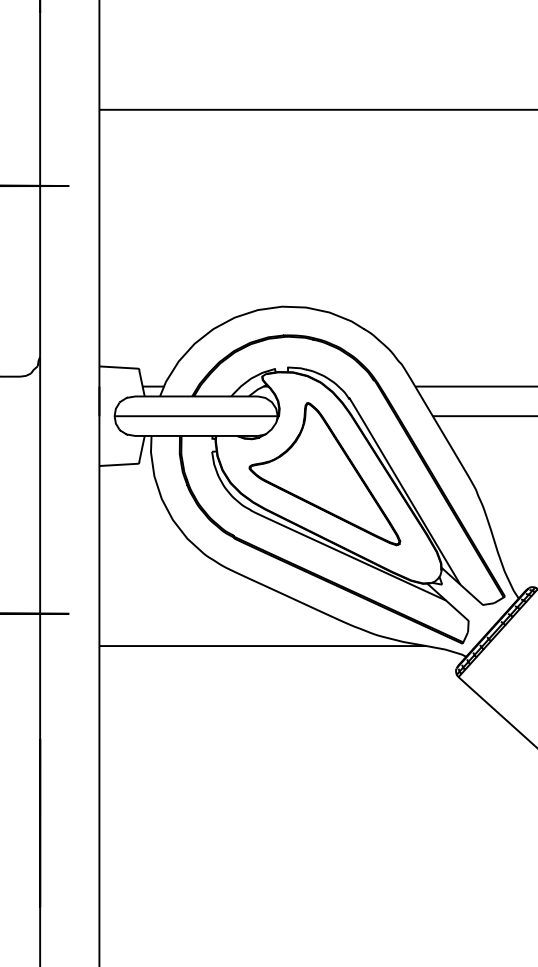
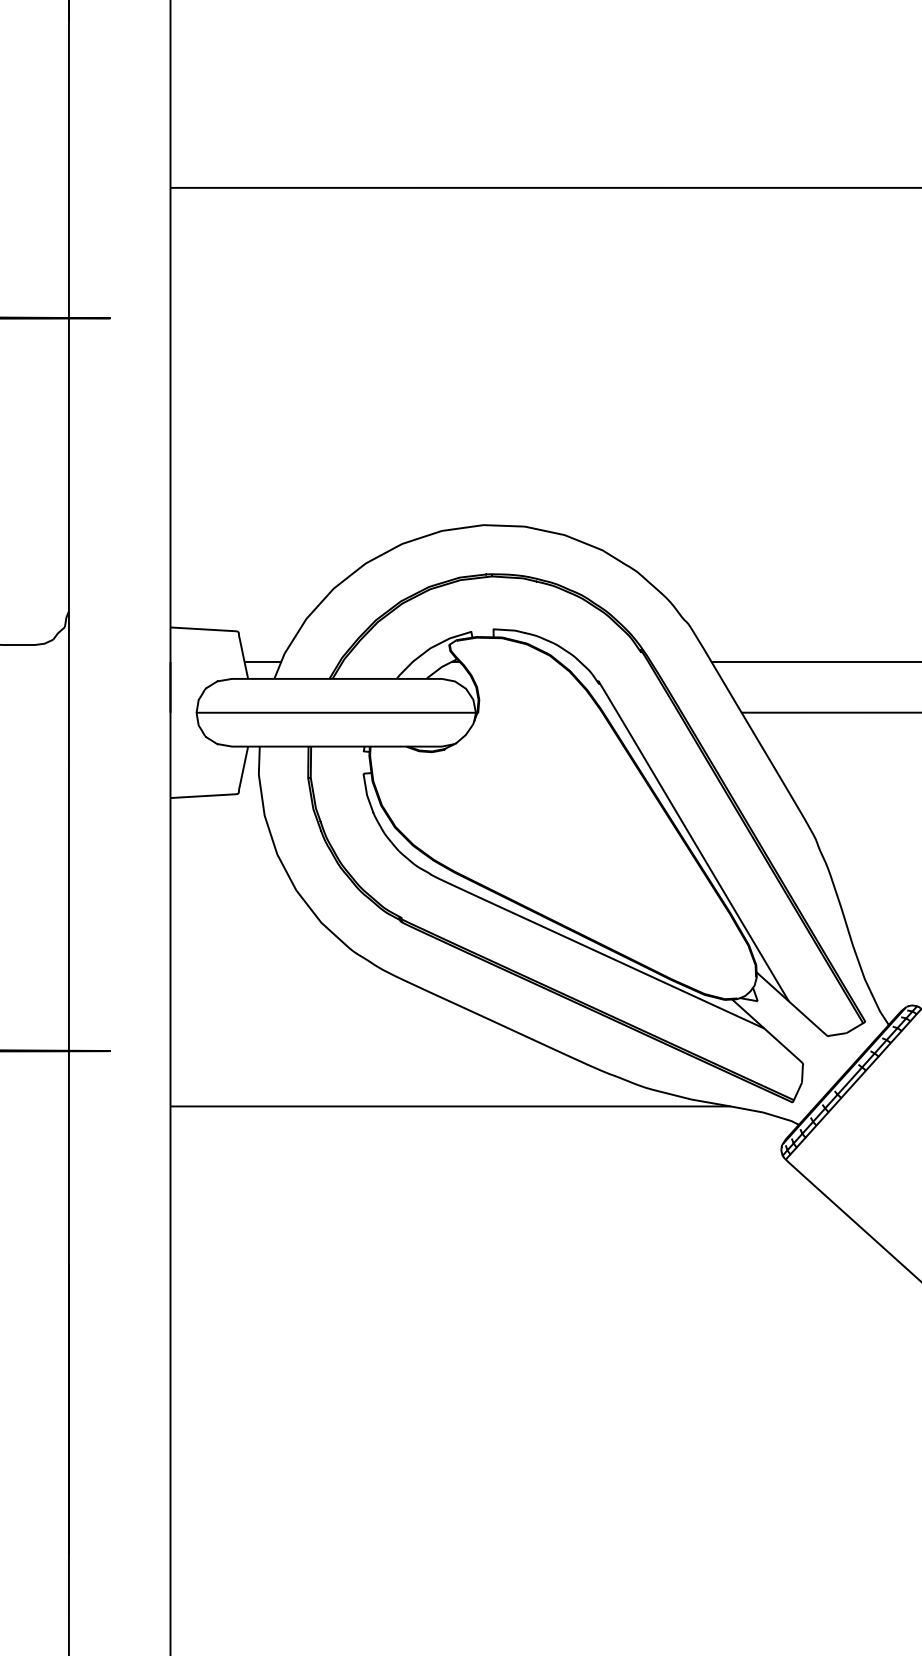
part: (324, 474) -> (556, 812), removed

